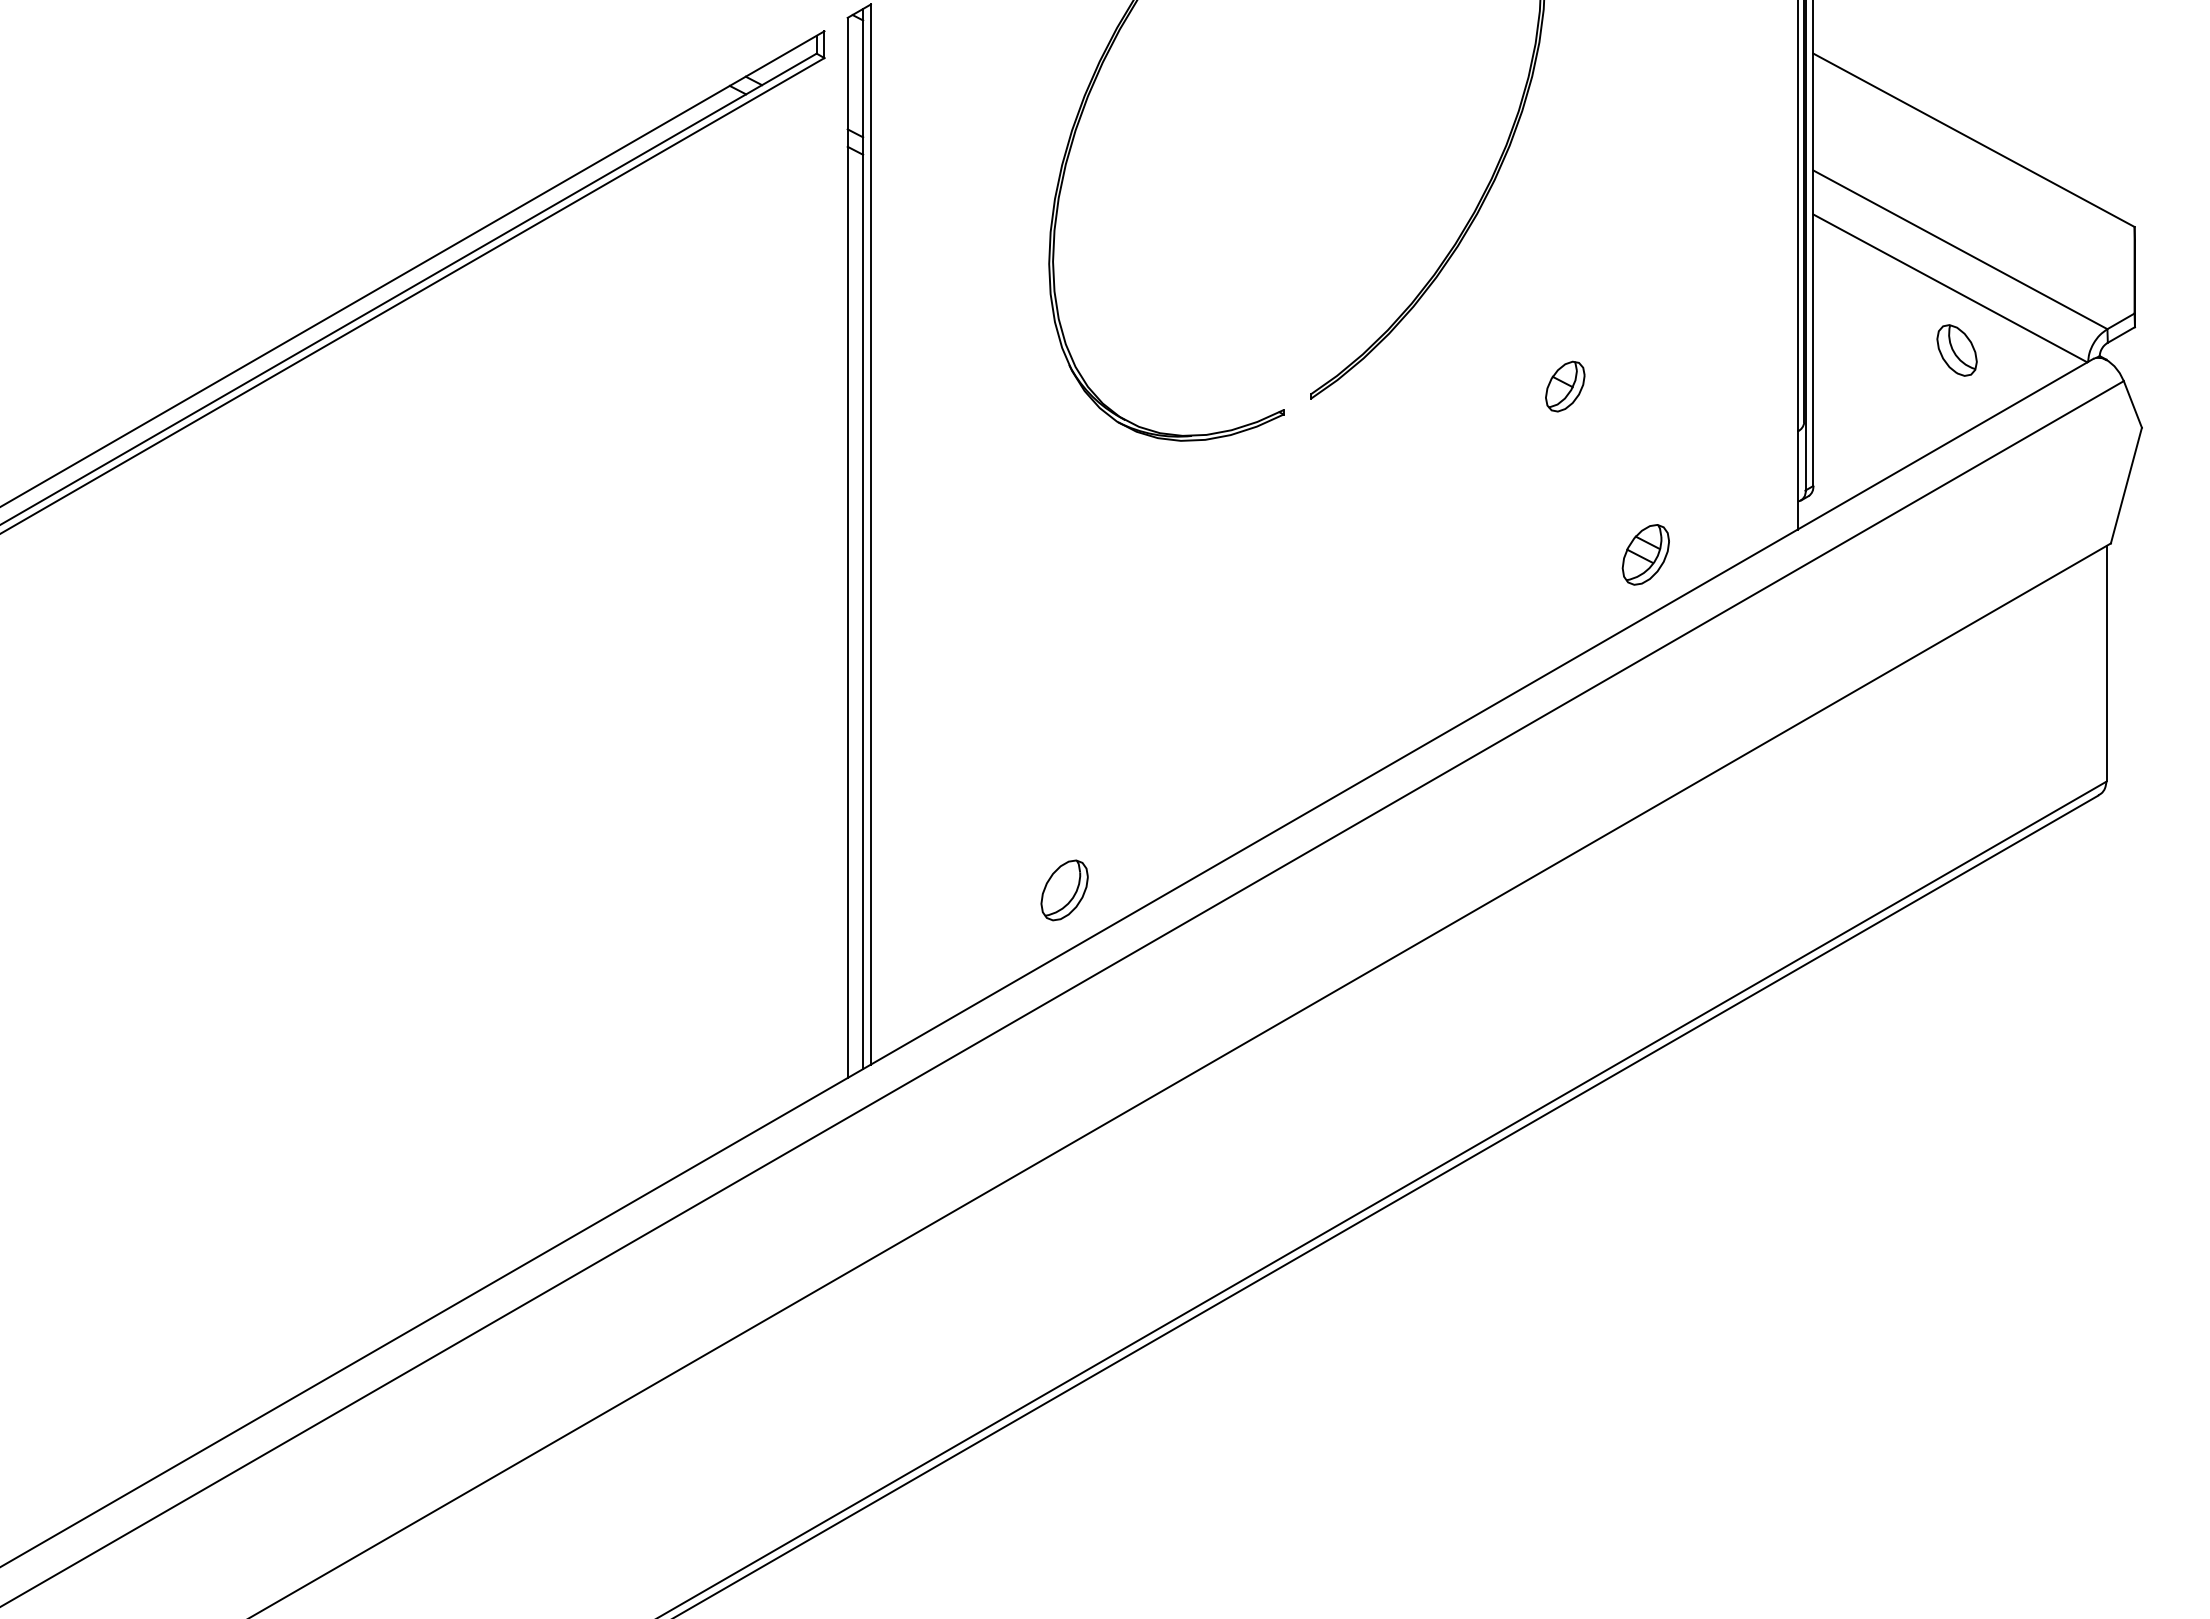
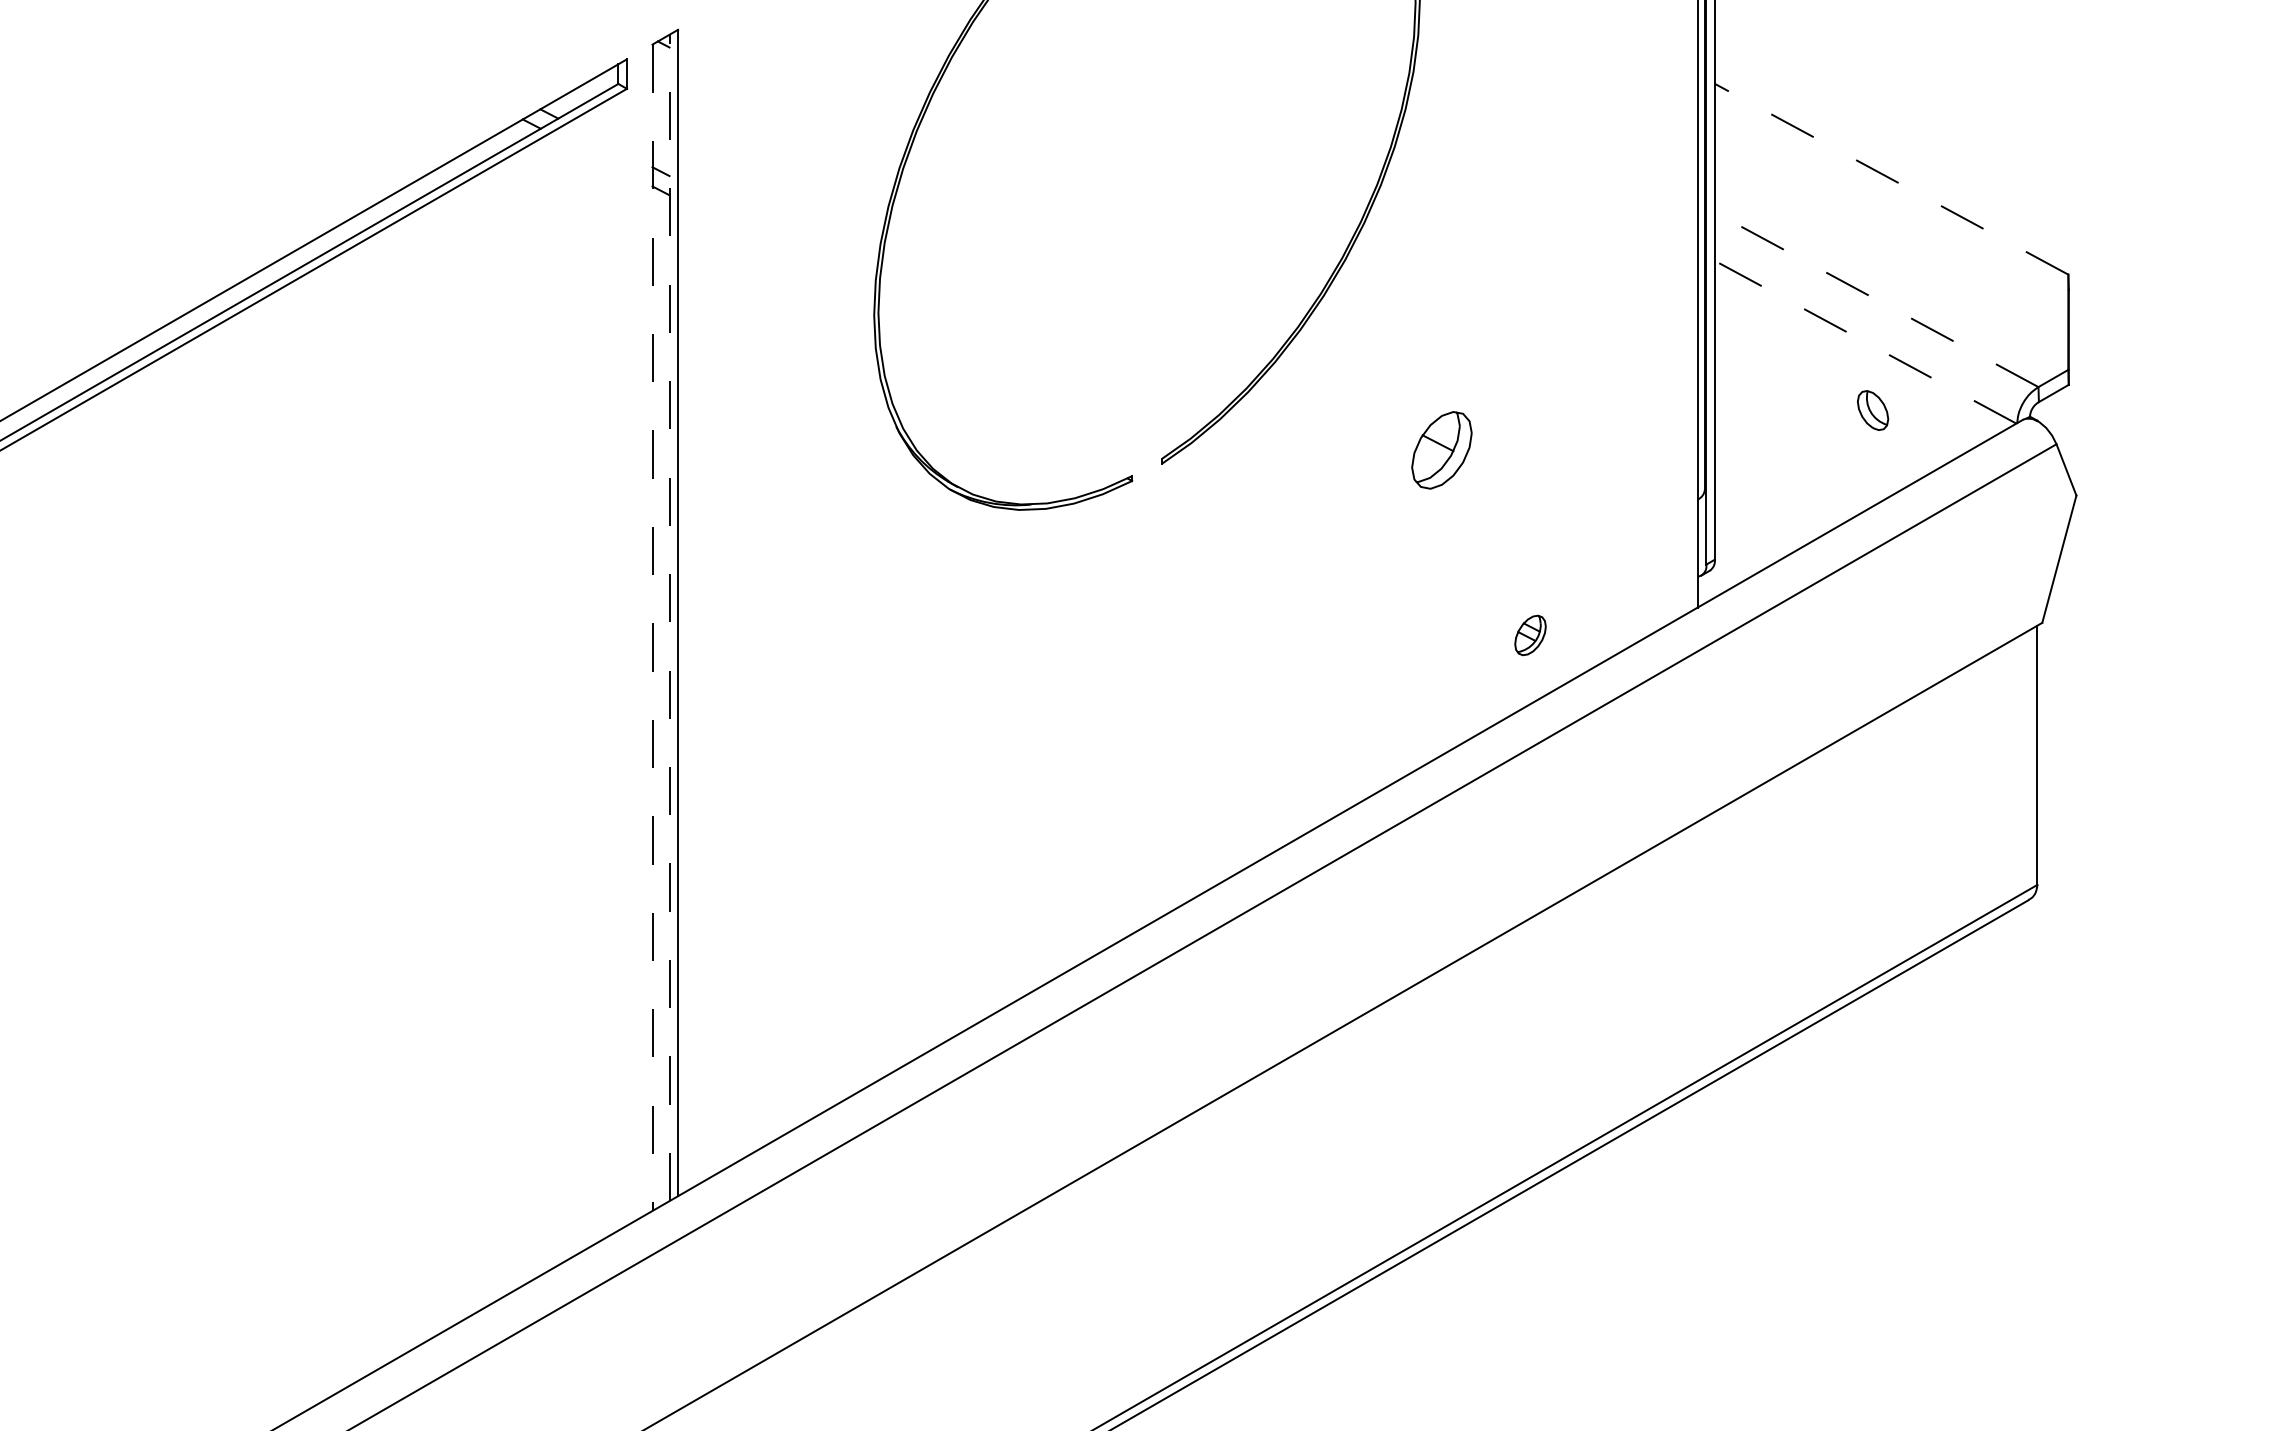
line: (1973, 140) -> (1891, 179), solid -> dashed
line: (1959, 249) -> (1875, 299), solid -> dashed
line: (1950, 288) -> (1865, 342), solid -> dashed
part: (1956, 350) -> (1872, 410), size x0.7
part: (1565, 386) -> (1442, 450), size x1.4
line: (863, 538) -> (669, 617), solid -> dashed
line: (847, 548) -> (652, 628), solid -> dashed
part: (1645, 554) -> (1530, 634), size x0.6
part: (1064, 890) -> (891, 1004), removed

